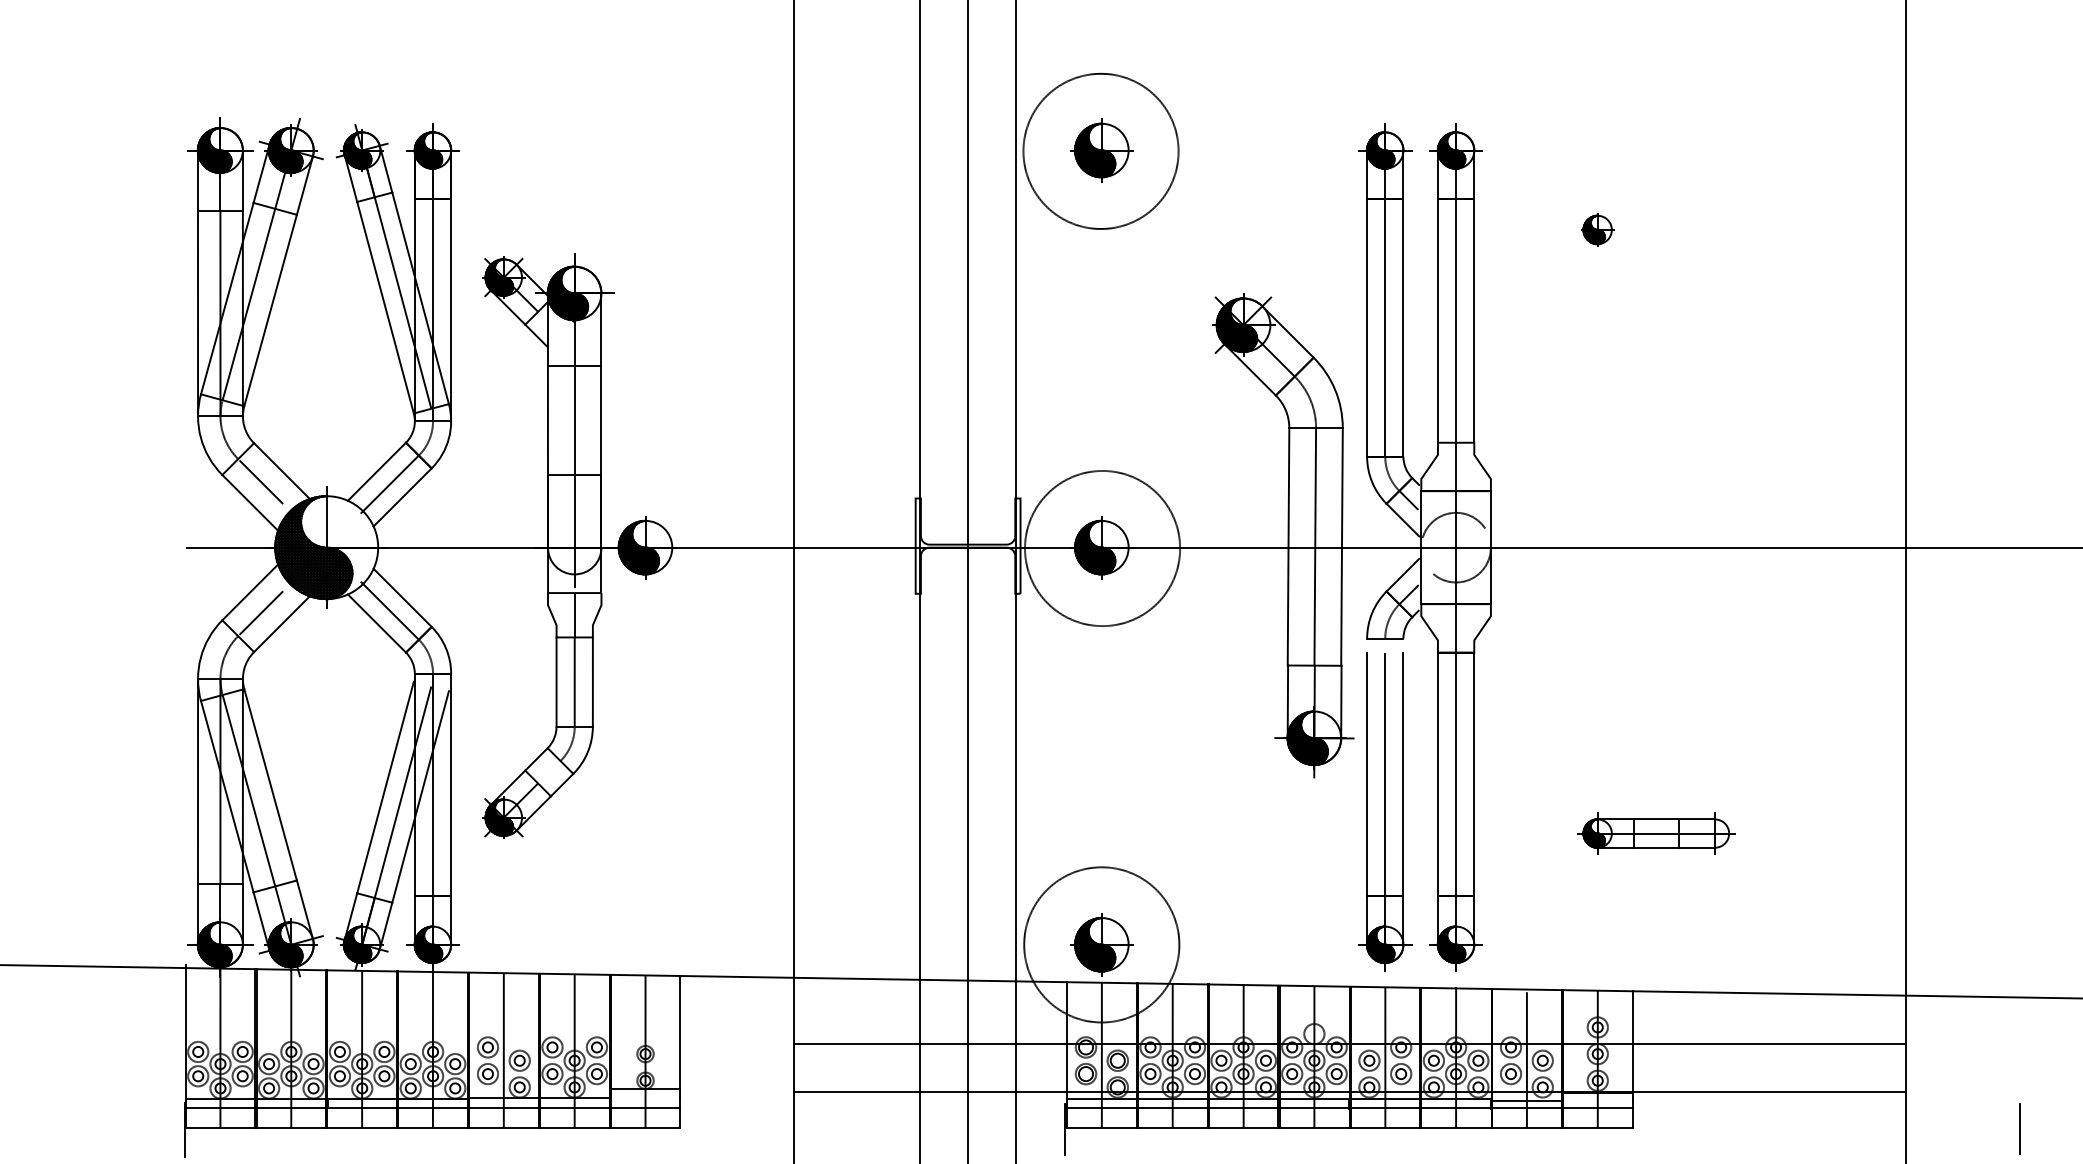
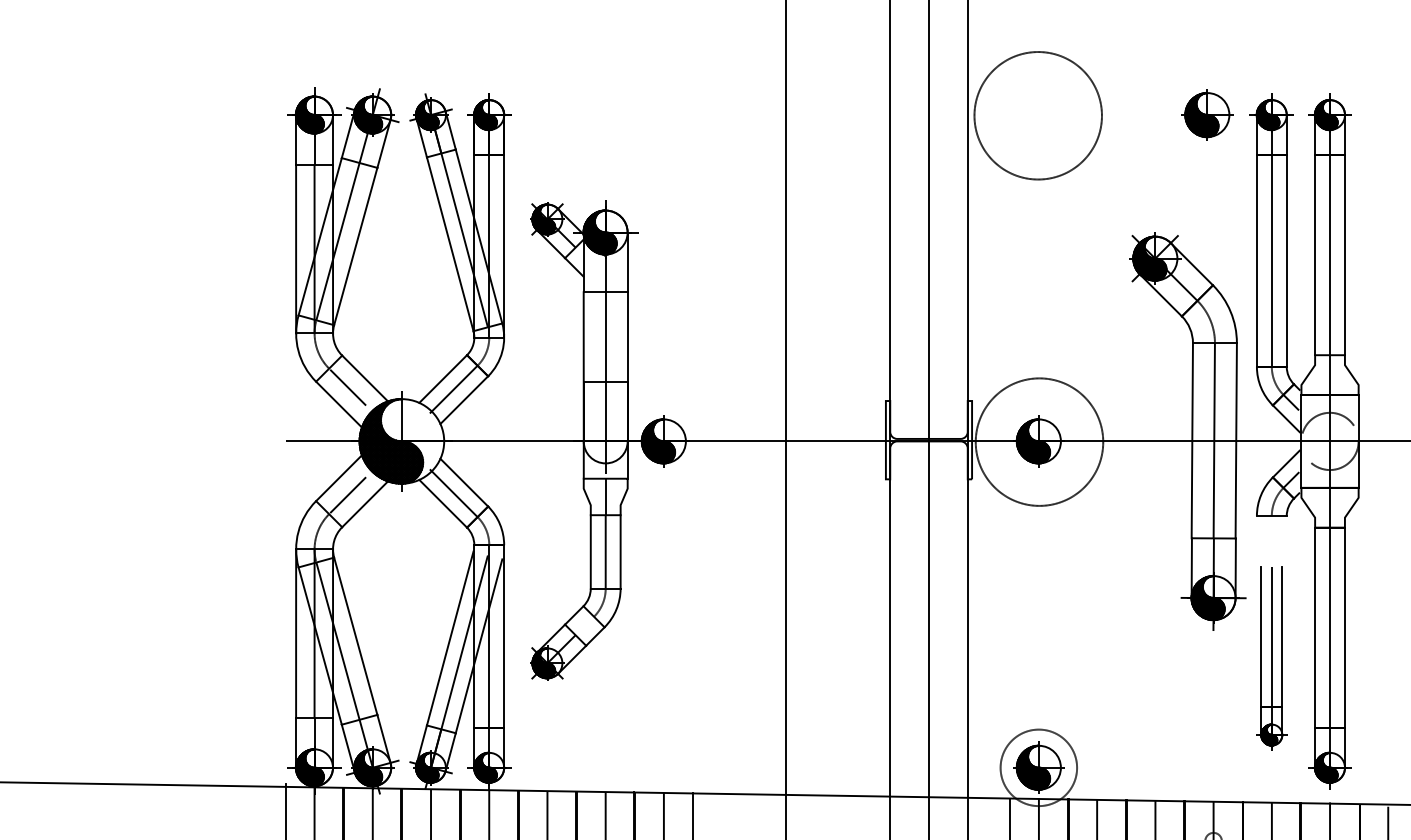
part: (1101, 150) -> (1207, 115), moved
part: (1385, 811) -> (1272, 658), size x0.7
circle: (1101, 944) -> (1038, 767), size x0.6

